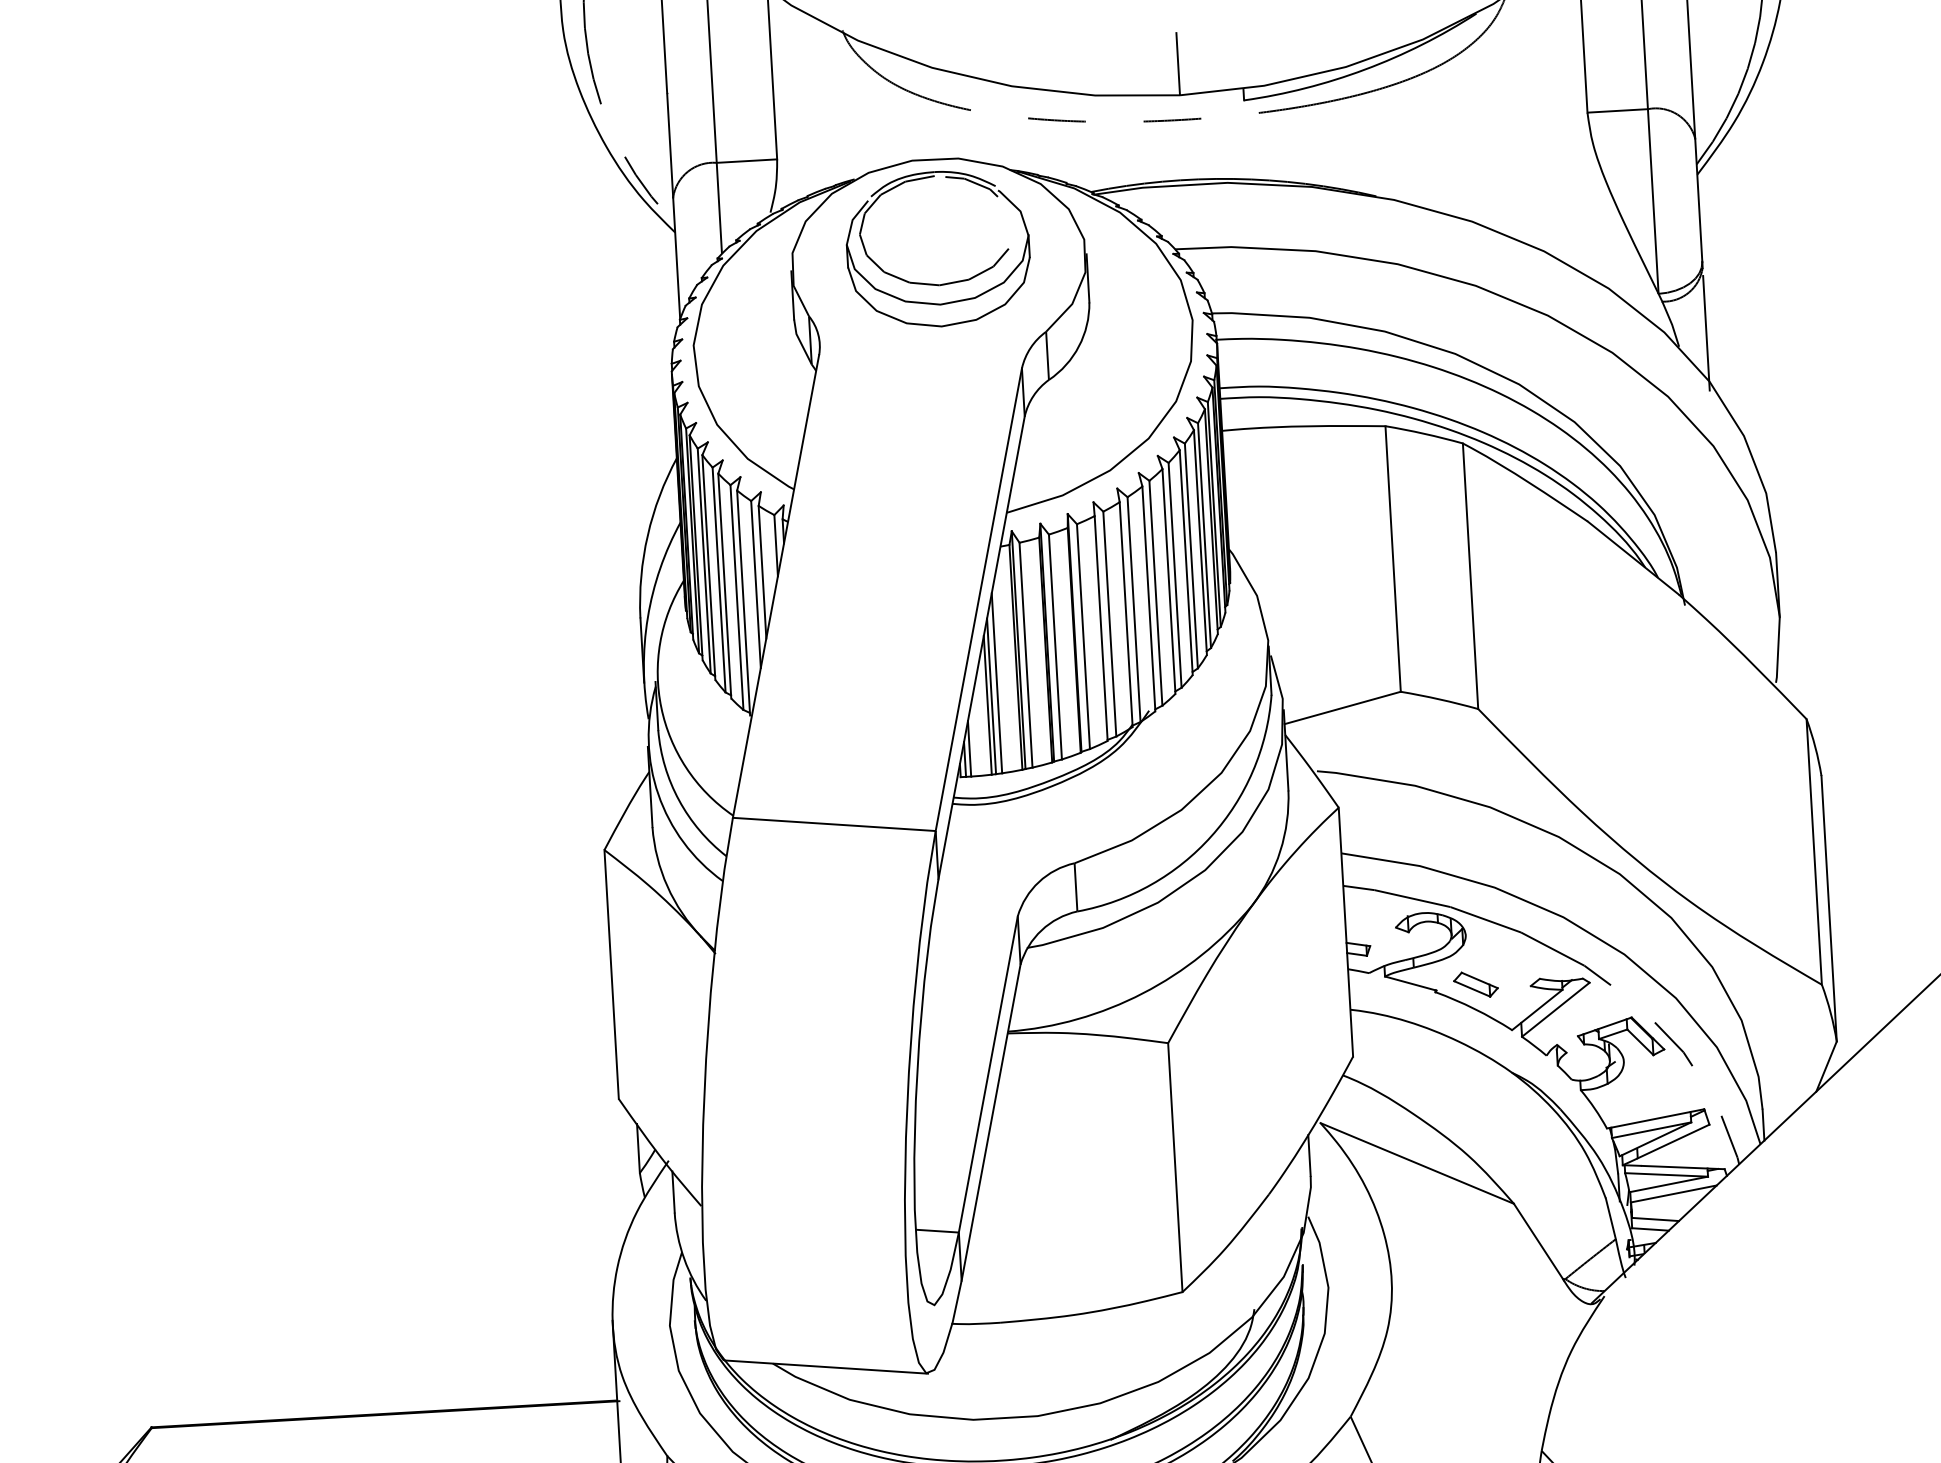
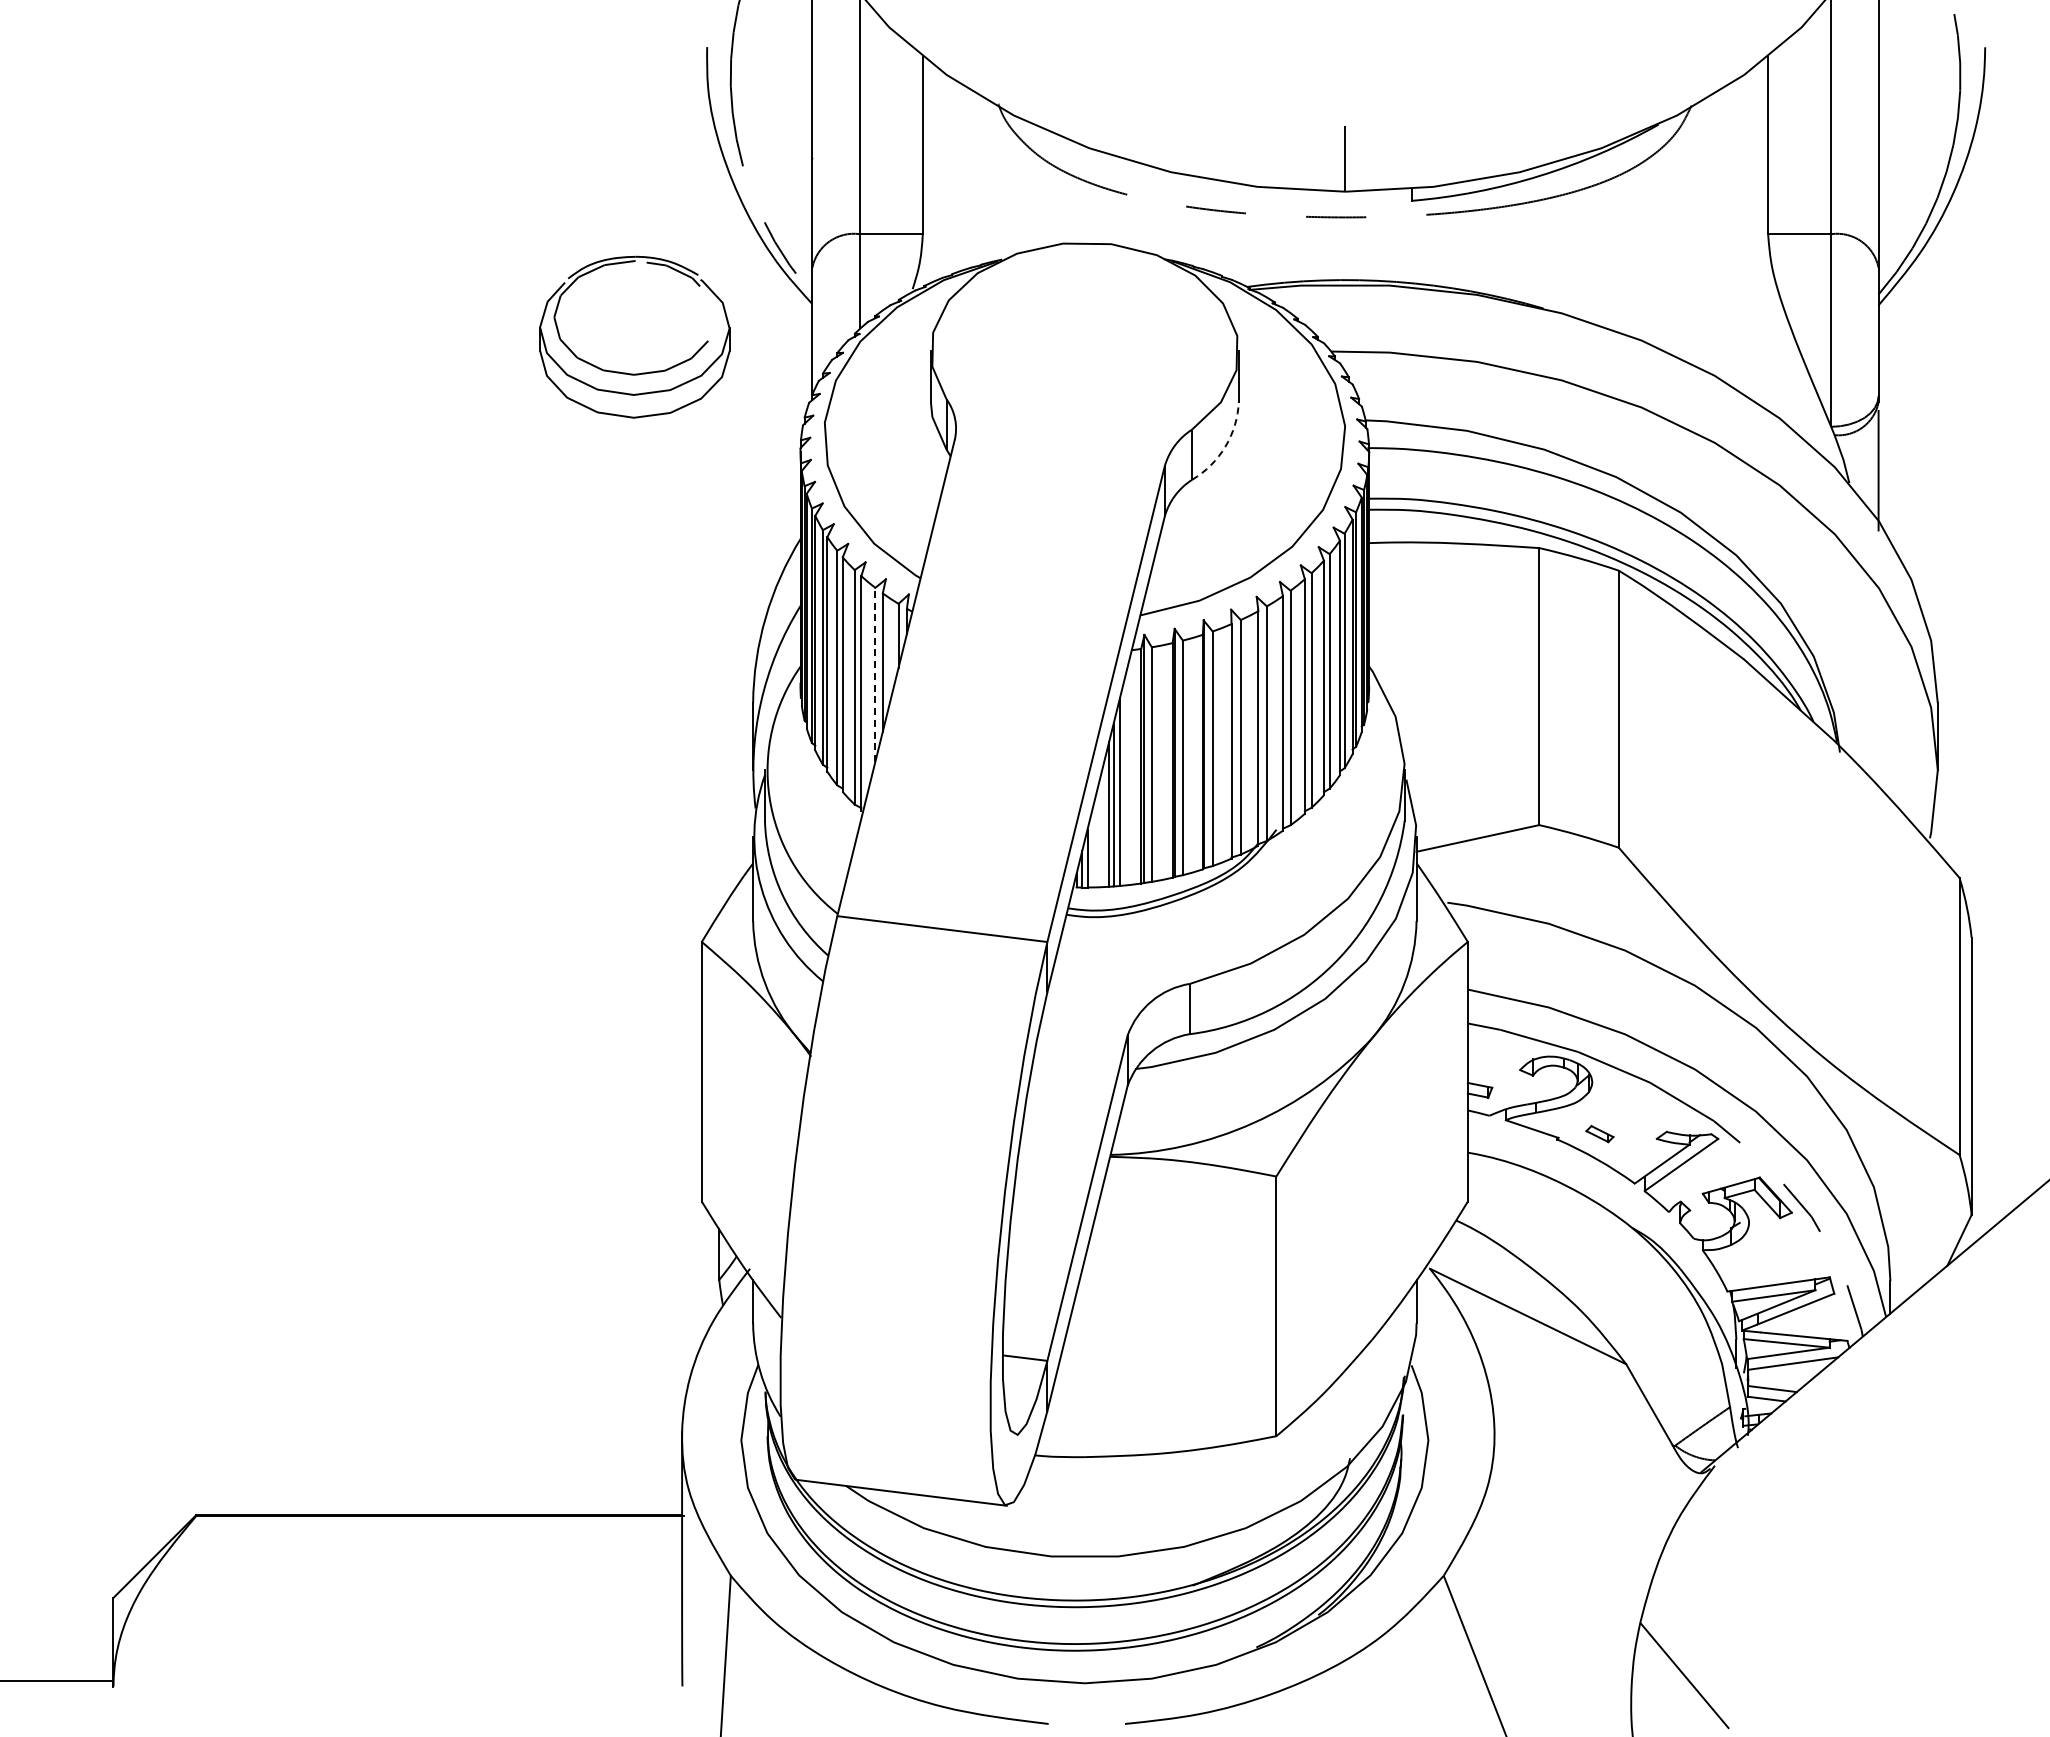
part: (932, 283) -> (626, 372), moved
arc: (1079, 346) -> (1225, 446), solid -> dashed
line: (756, 584) -> (875, 674), solid -> dashed
part: (1475, 984) -> (1599, 1133), size x0.6

